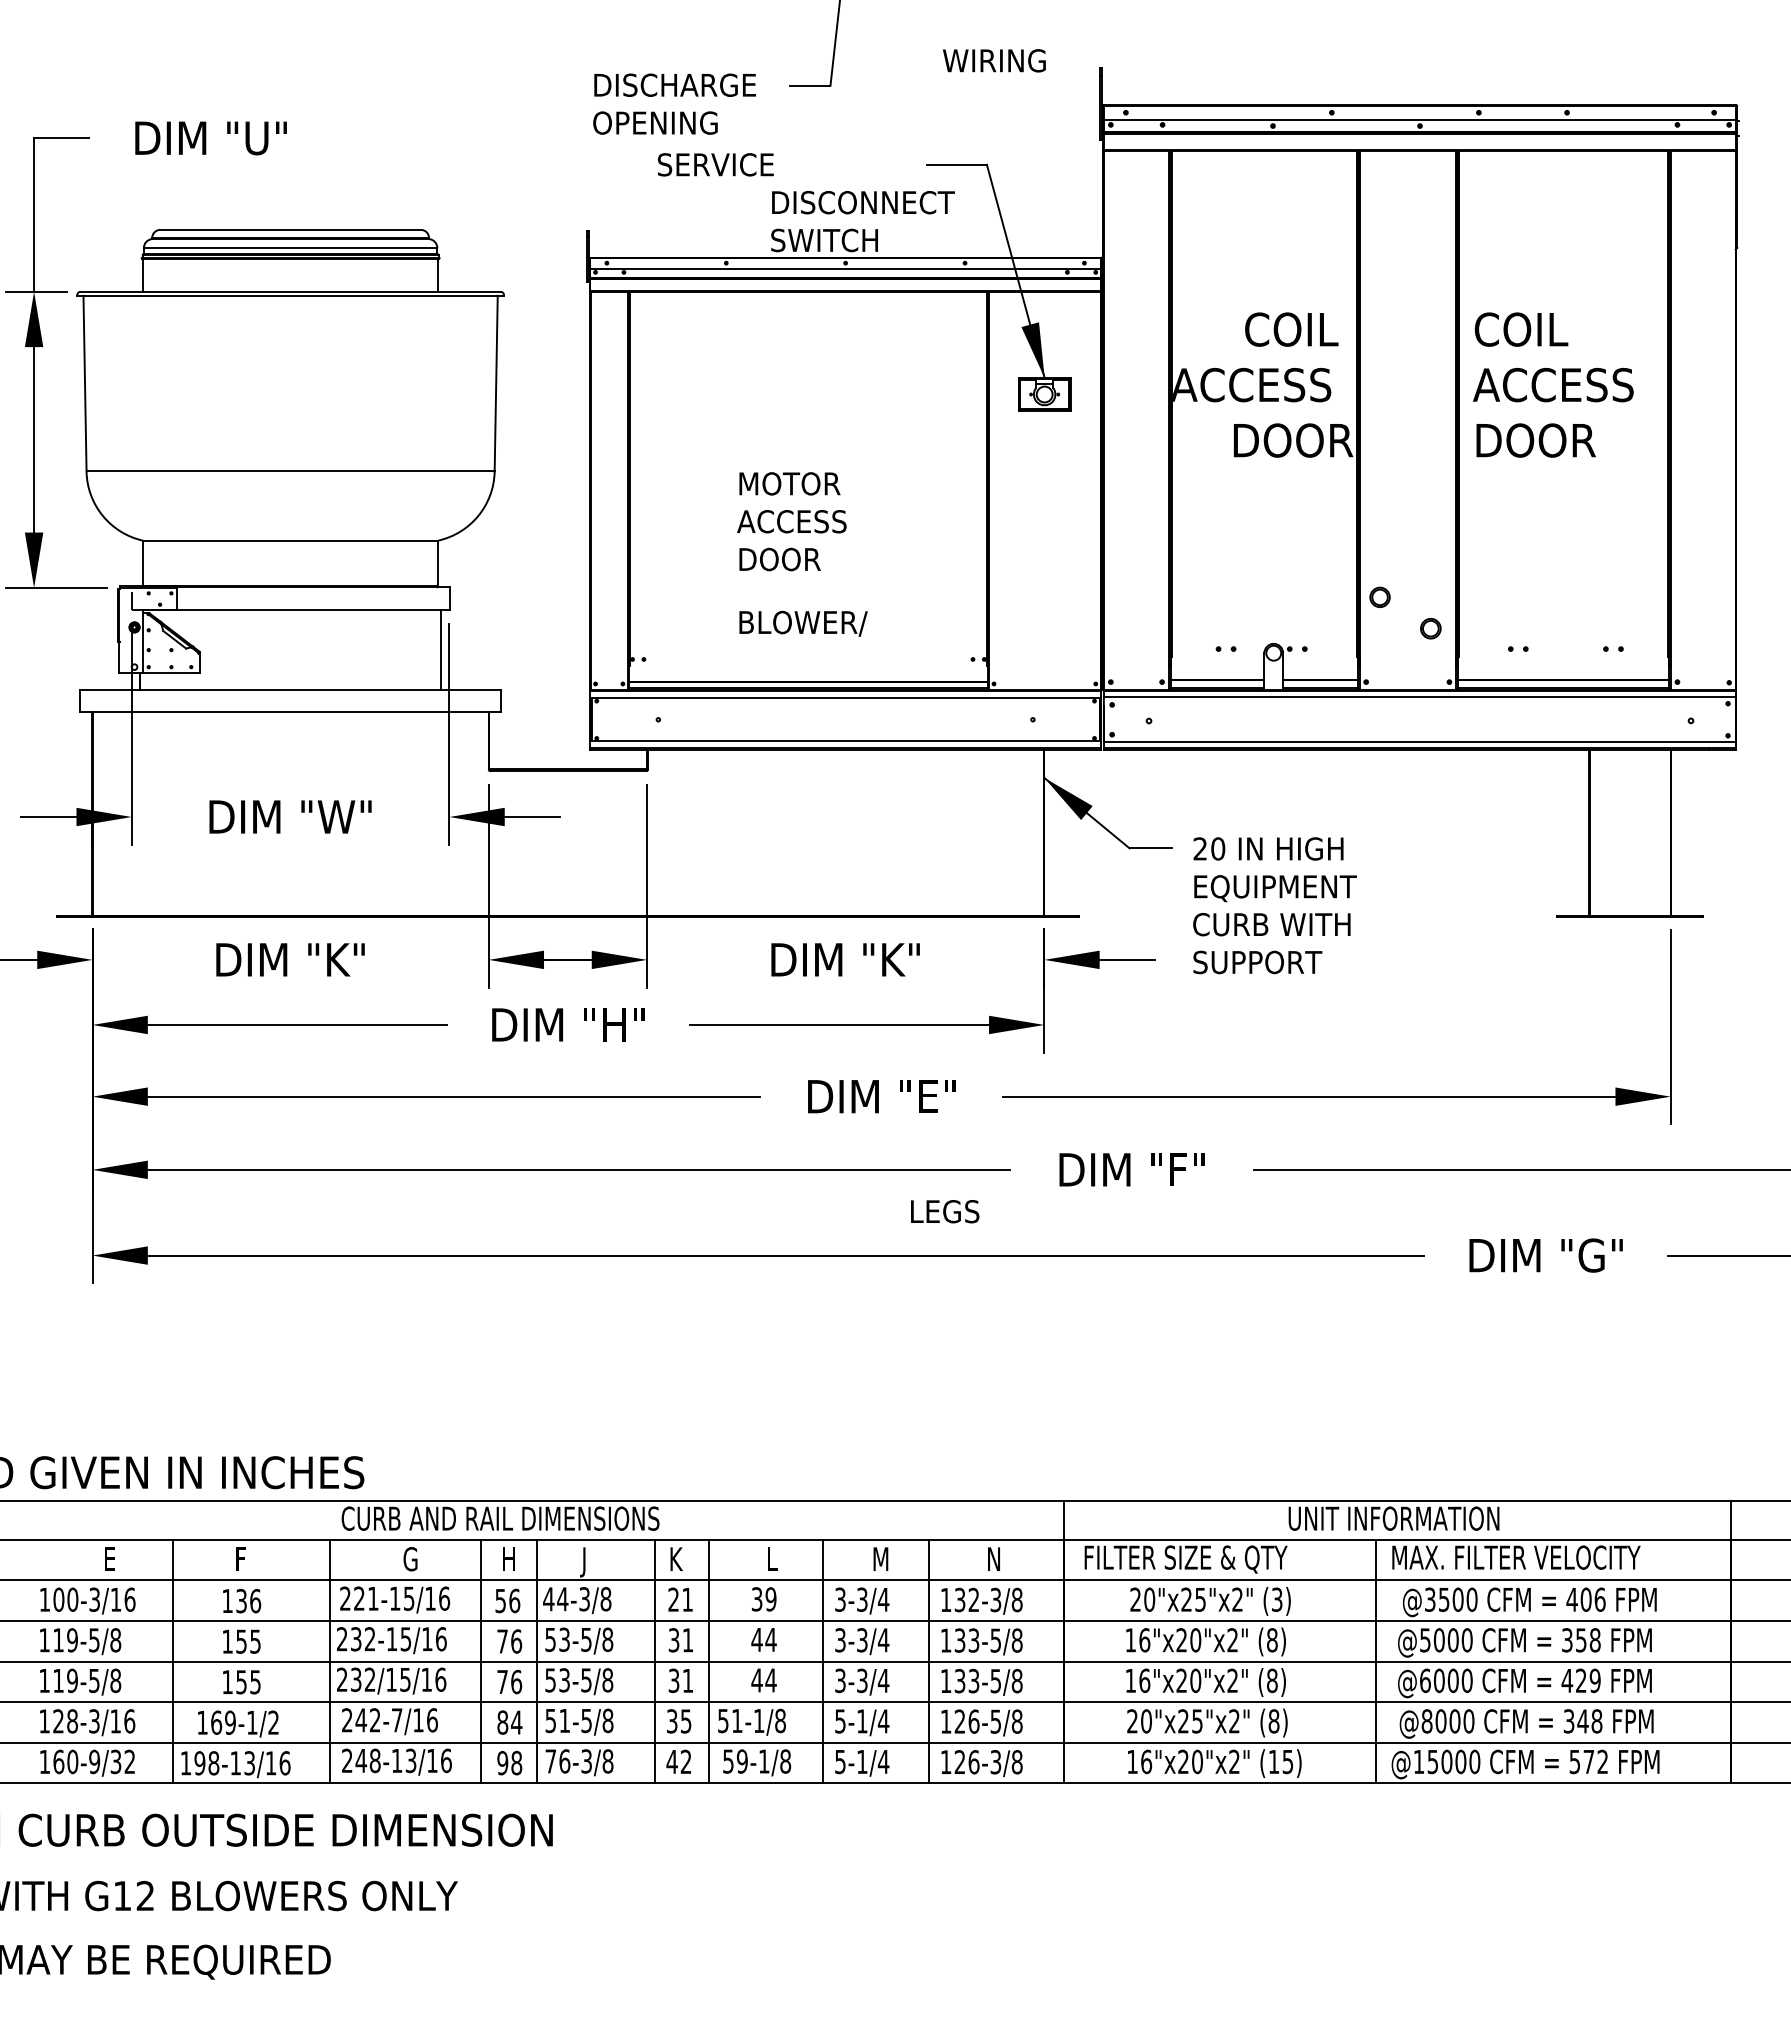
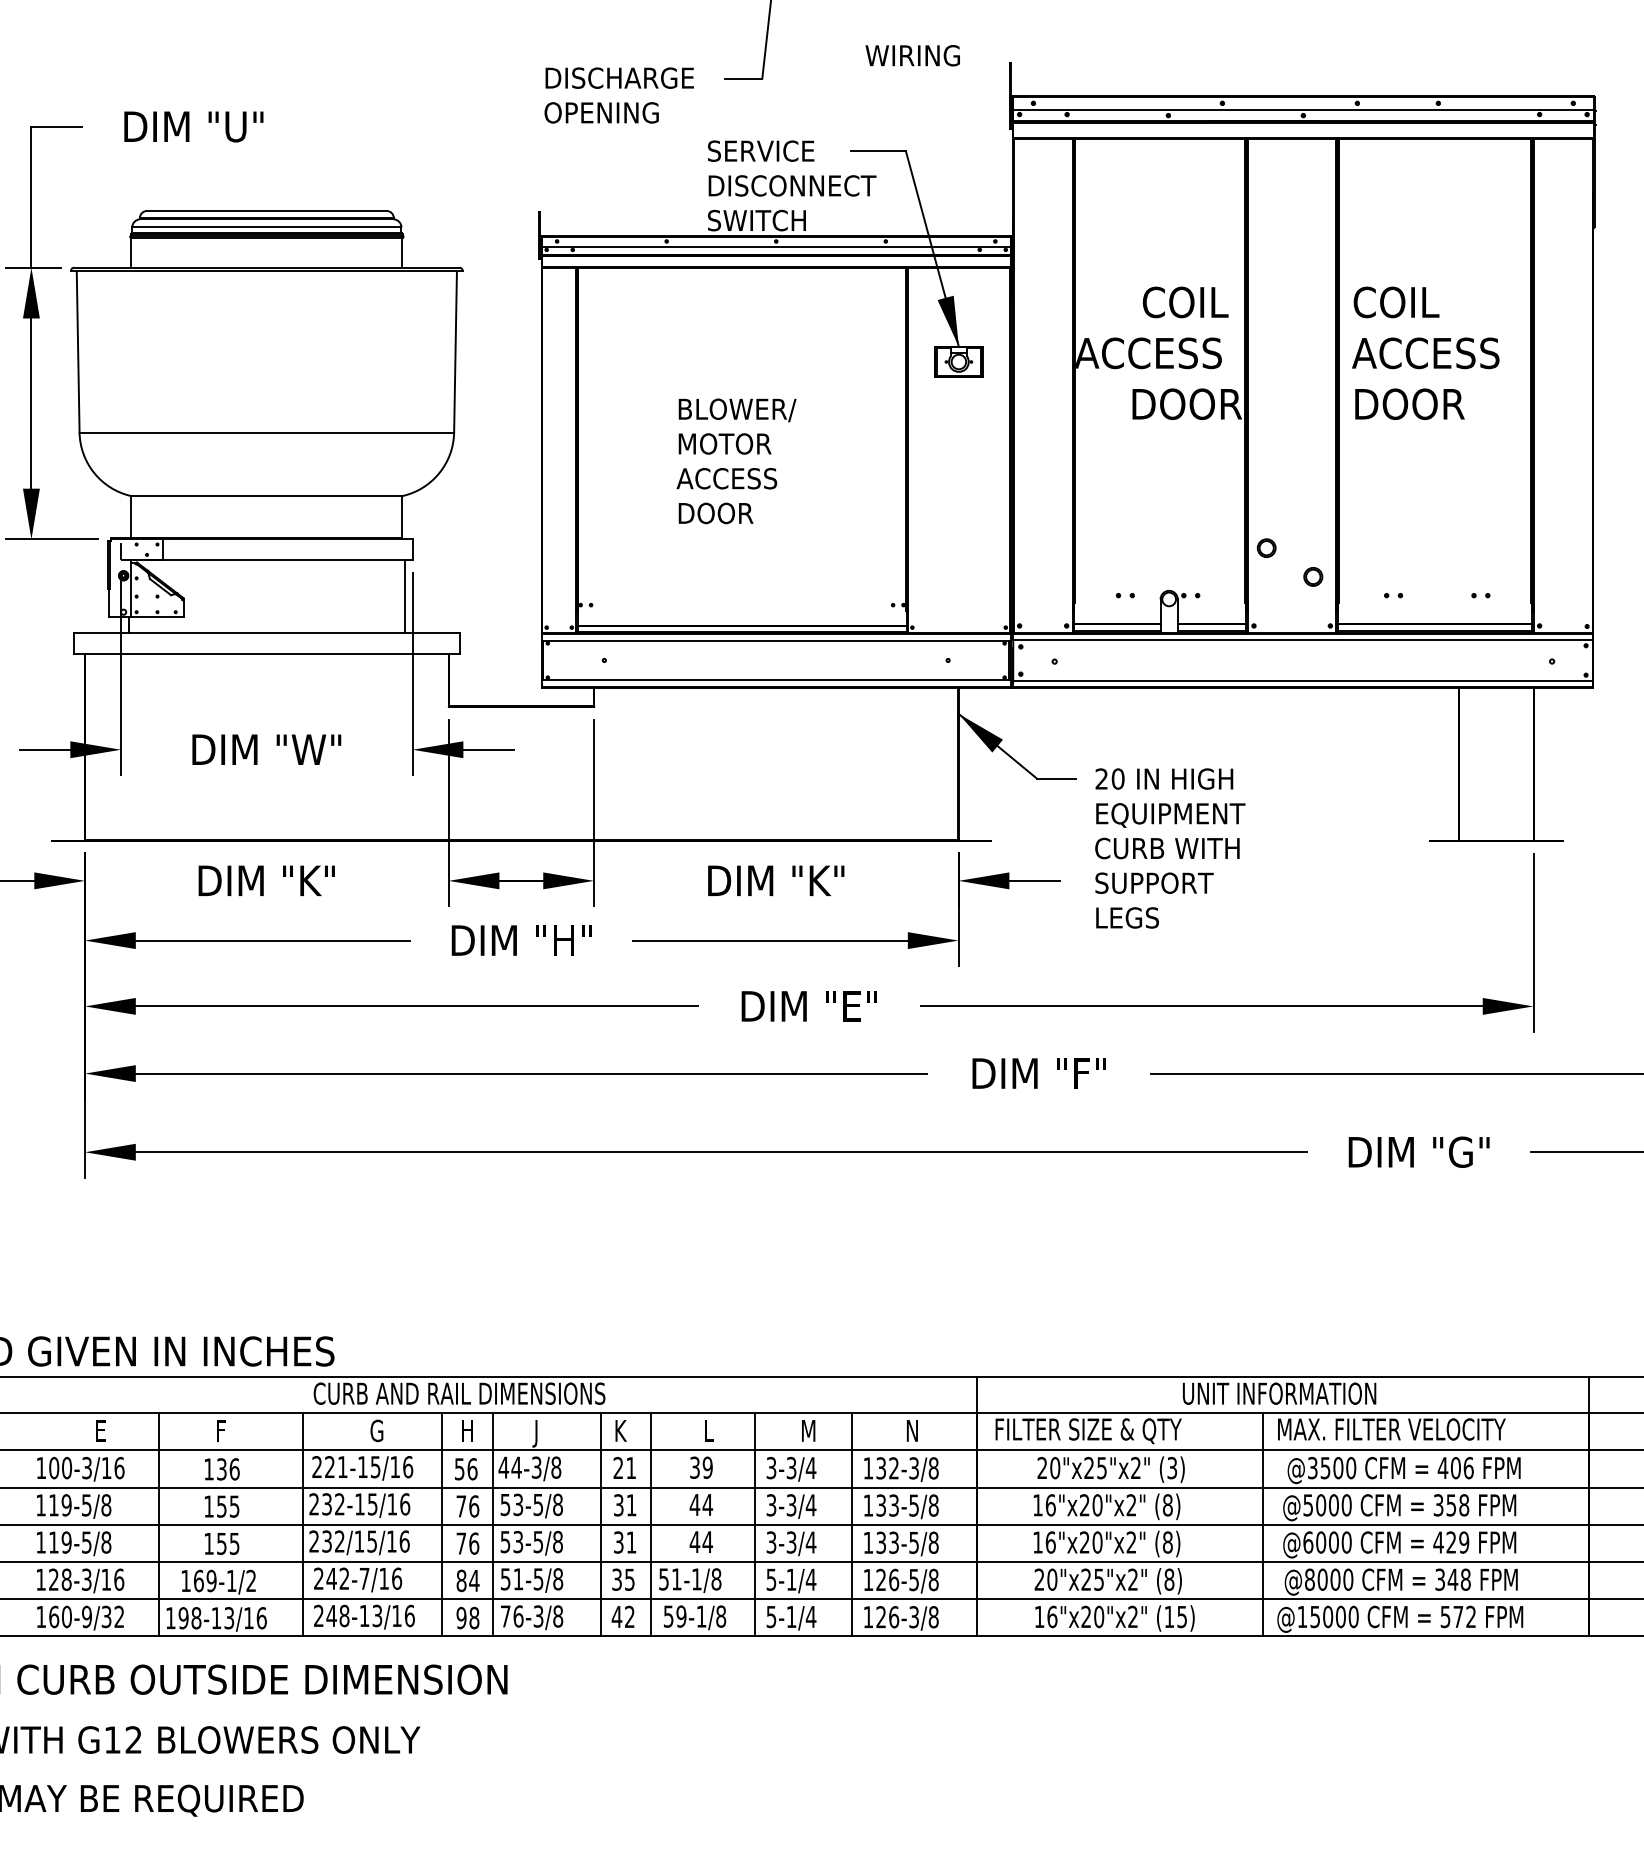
text: (716, 164) -> (761, 150), moved
text: (803, 623) -> (737, 410), moved
text: (945, 1211) -> (1127, 917), moved

